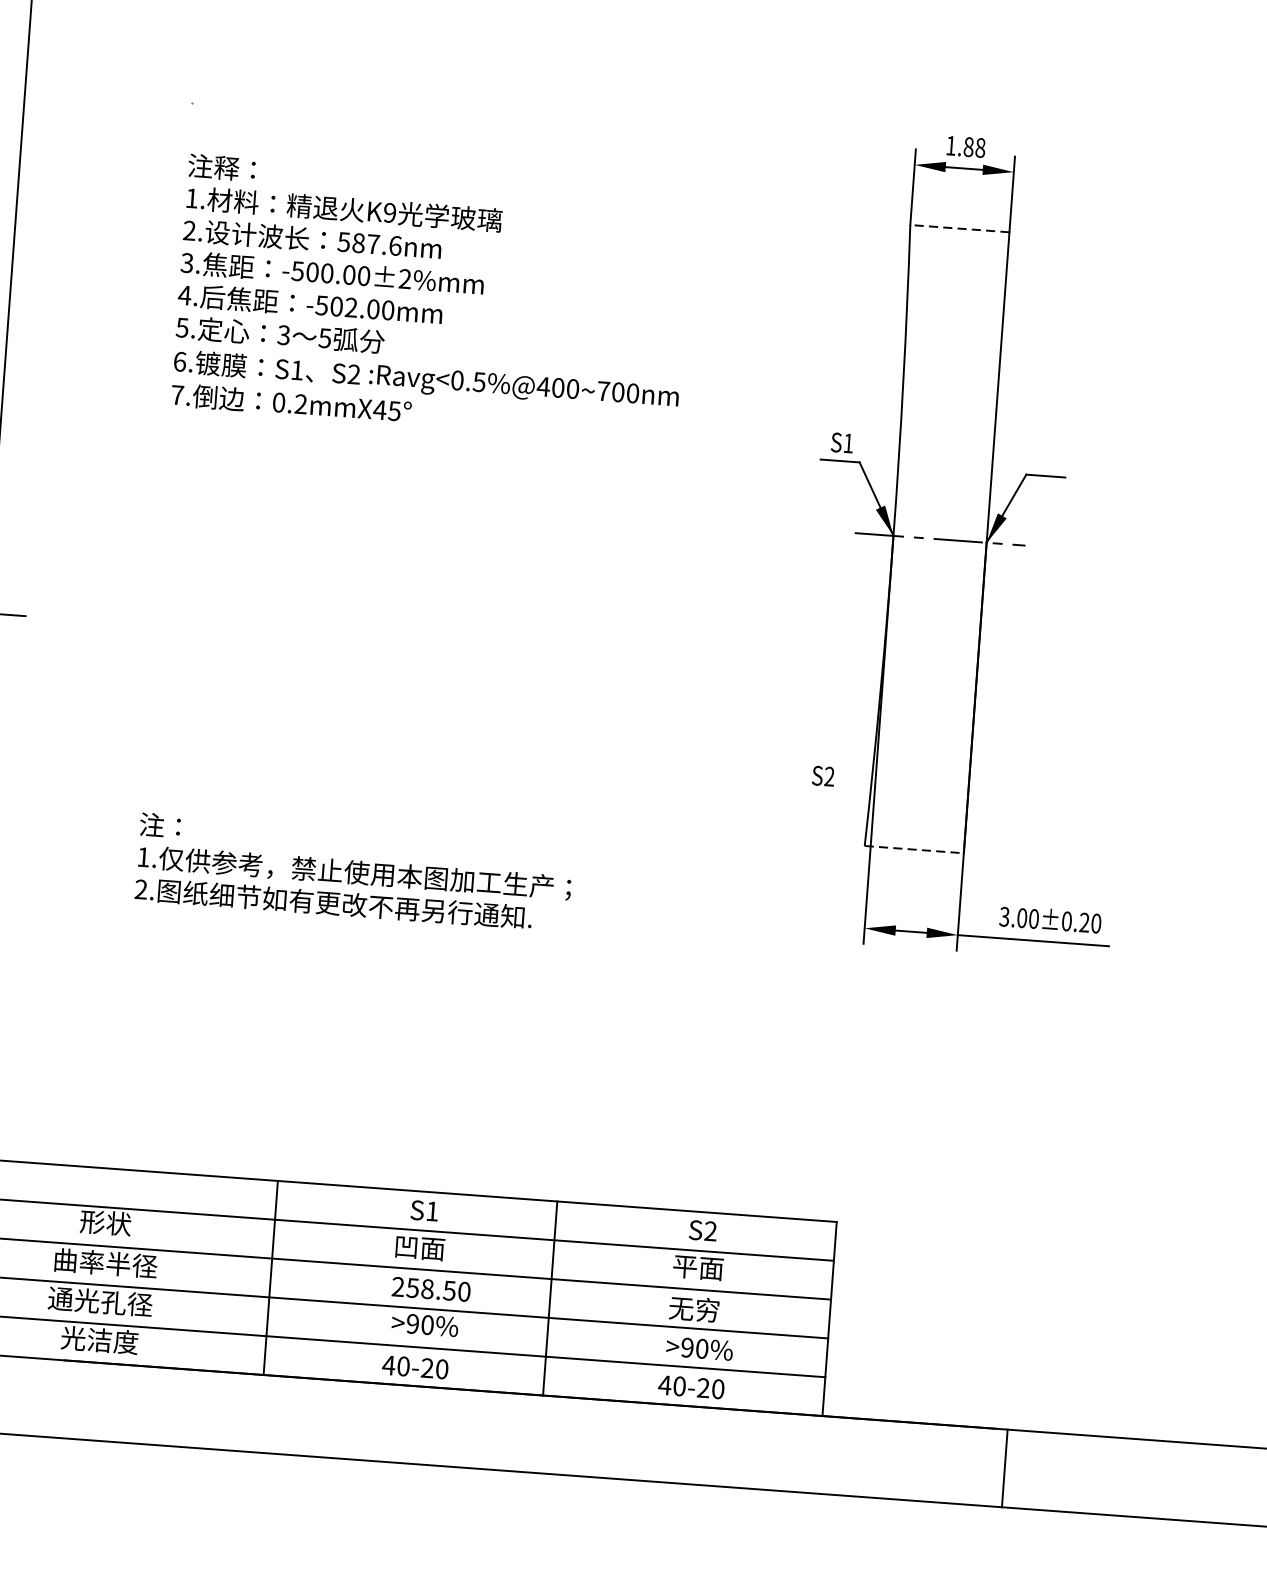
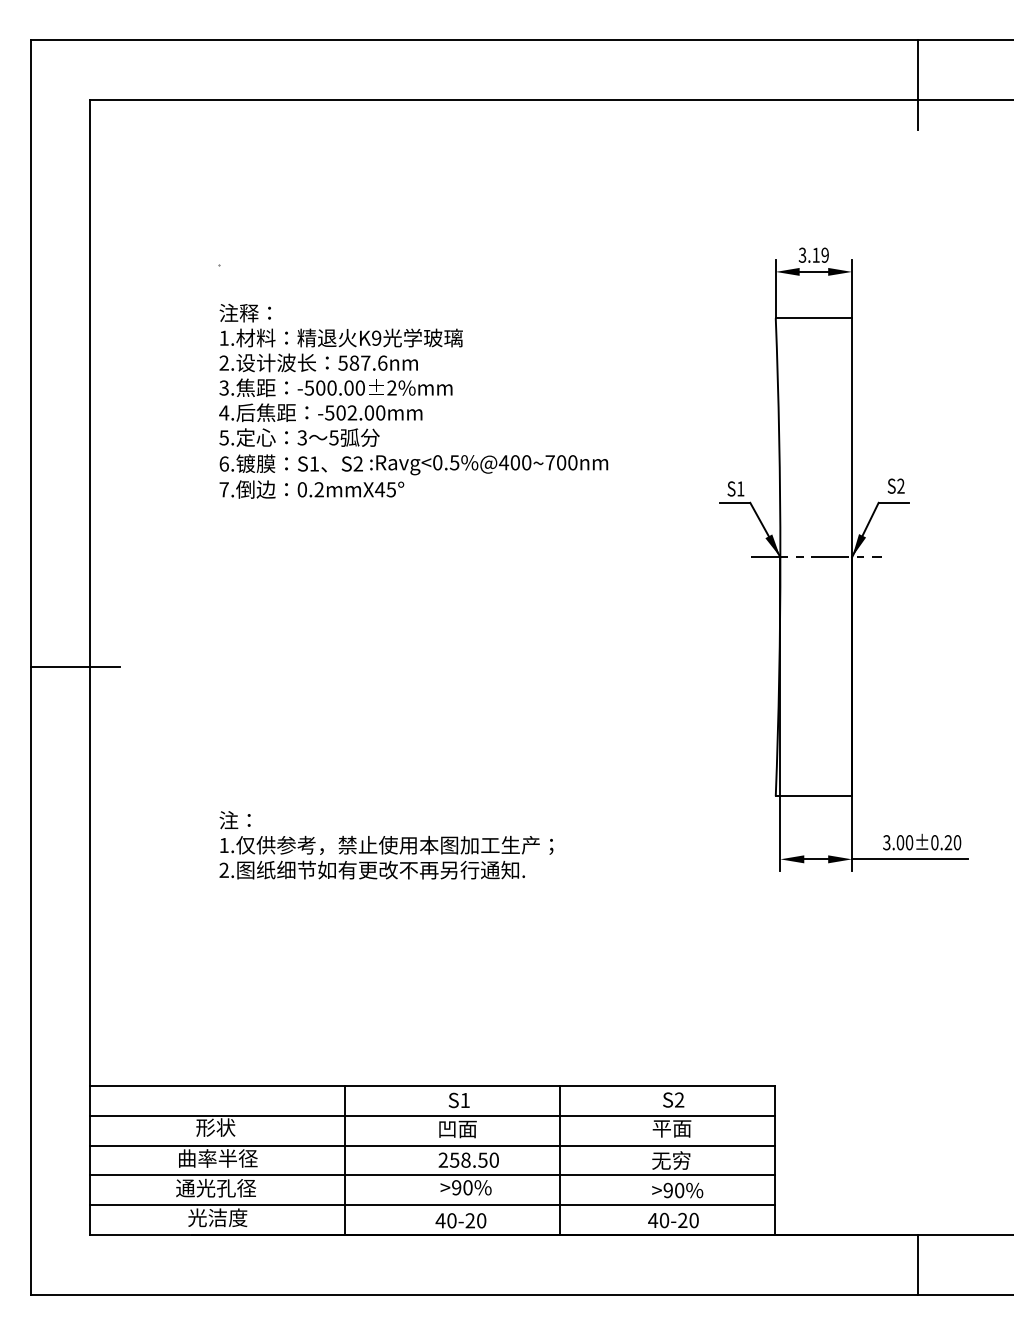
text: (965, 145) -> (813, 254), 1.88 -> 3.19
line: (959, 228) -> (813, 318), dashed -> solid
text: (822, 775) -> (895, 485), moved
line: (915, 849) -> (814, 796), dashed -> solid

